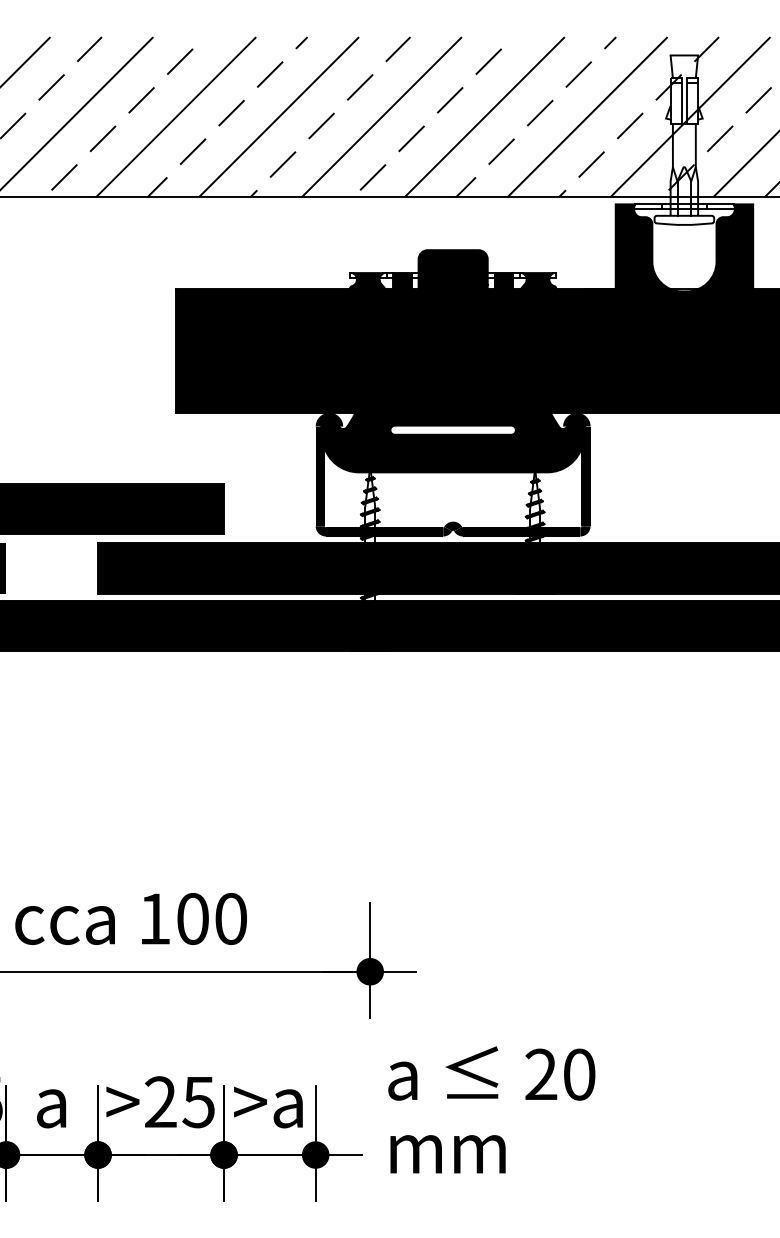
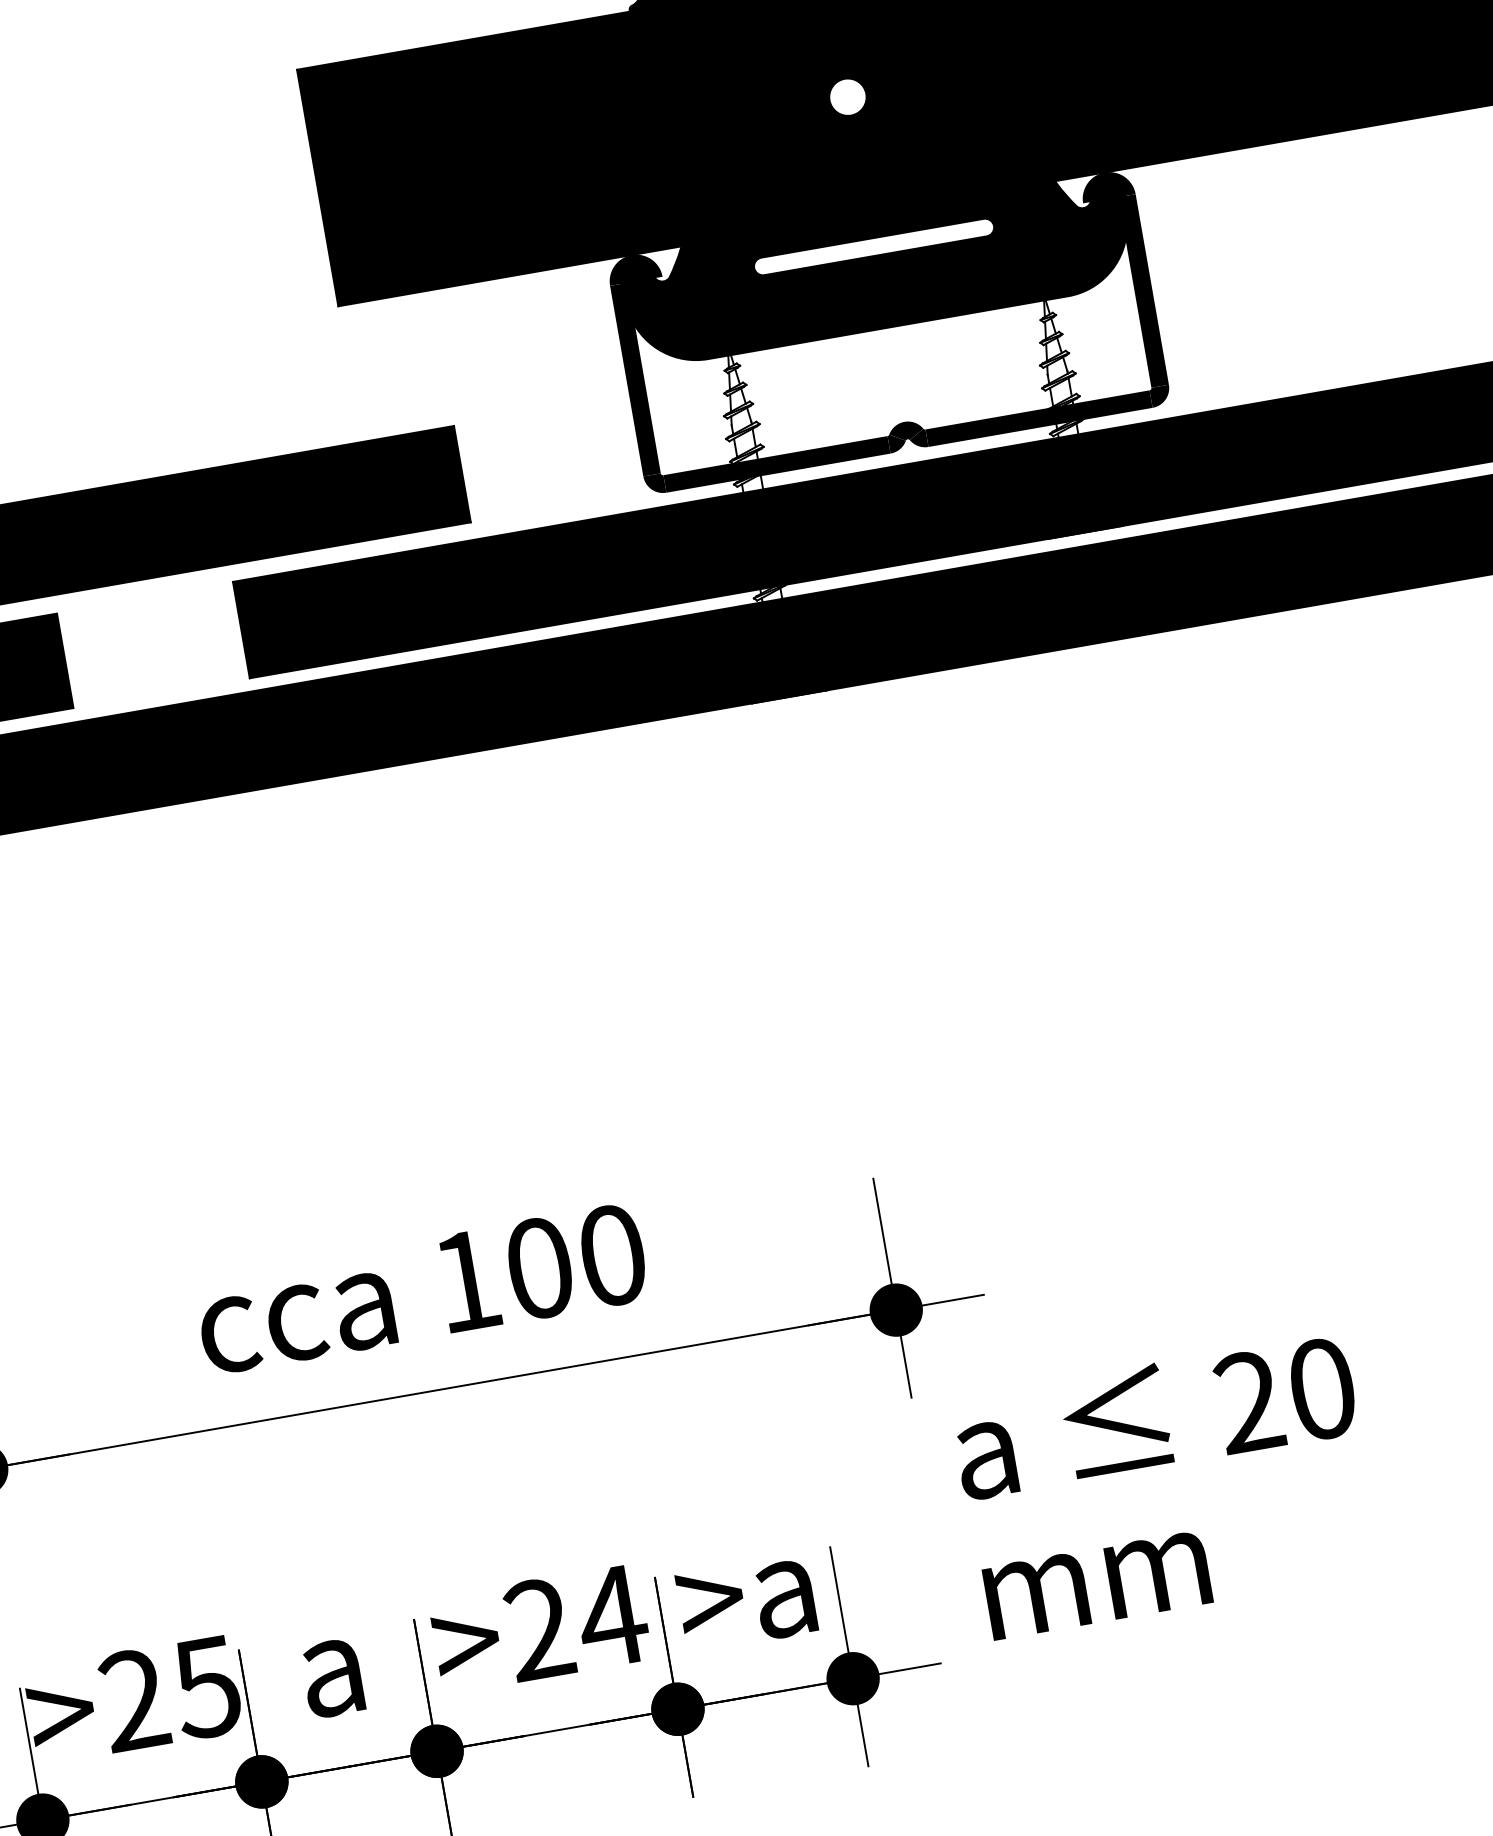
fill: (452, 351) -> (846, 96), removed
text: (198, 1102) -> (611, 1617), >25 -> >24
text: (491, 1109) -> (1165, 1485), moved

